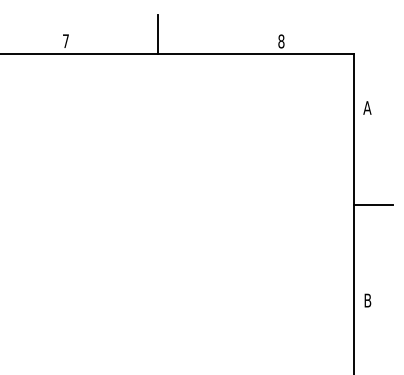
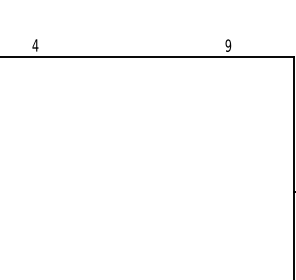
line: (158, 33) -> (118, 38), removed
text: (65, 40) -> (35, 44), 7 -> 4
text: (281, 41) -> (228, 45), 8 -> 9

